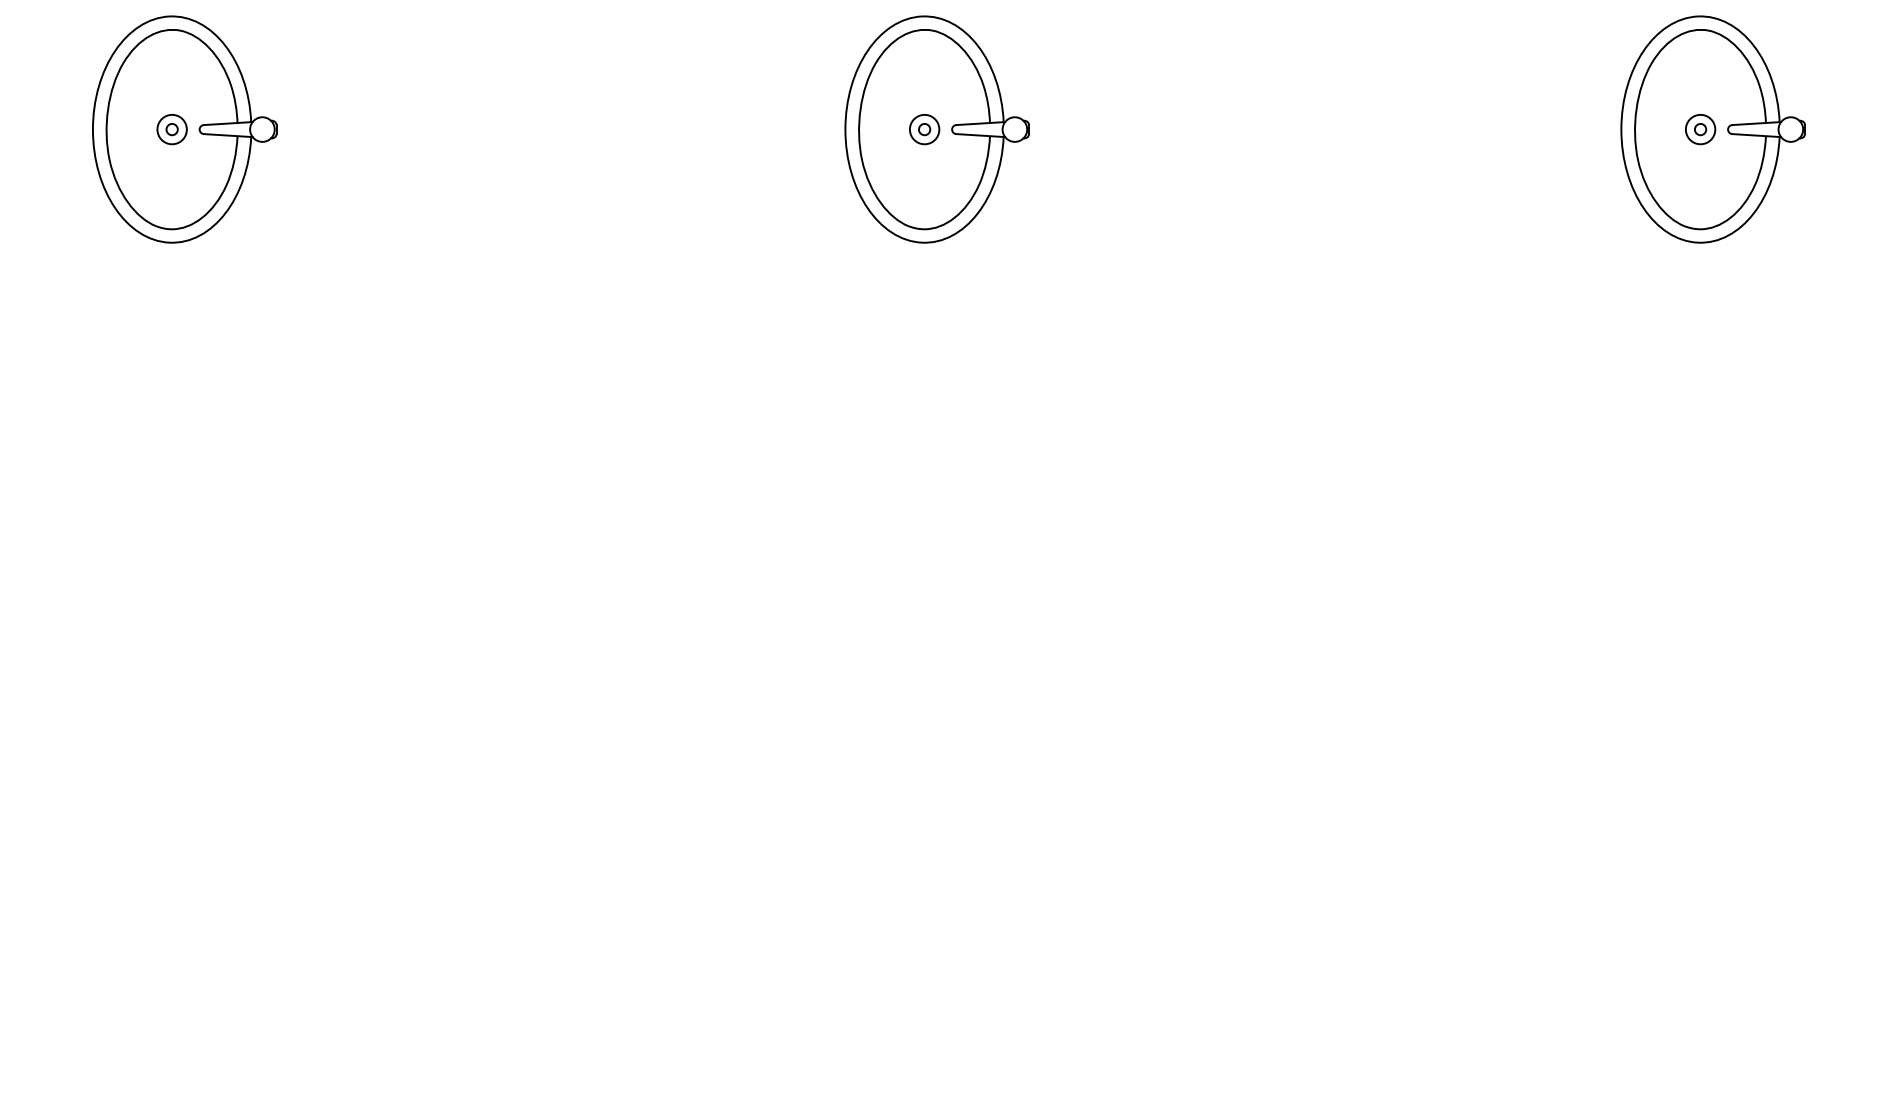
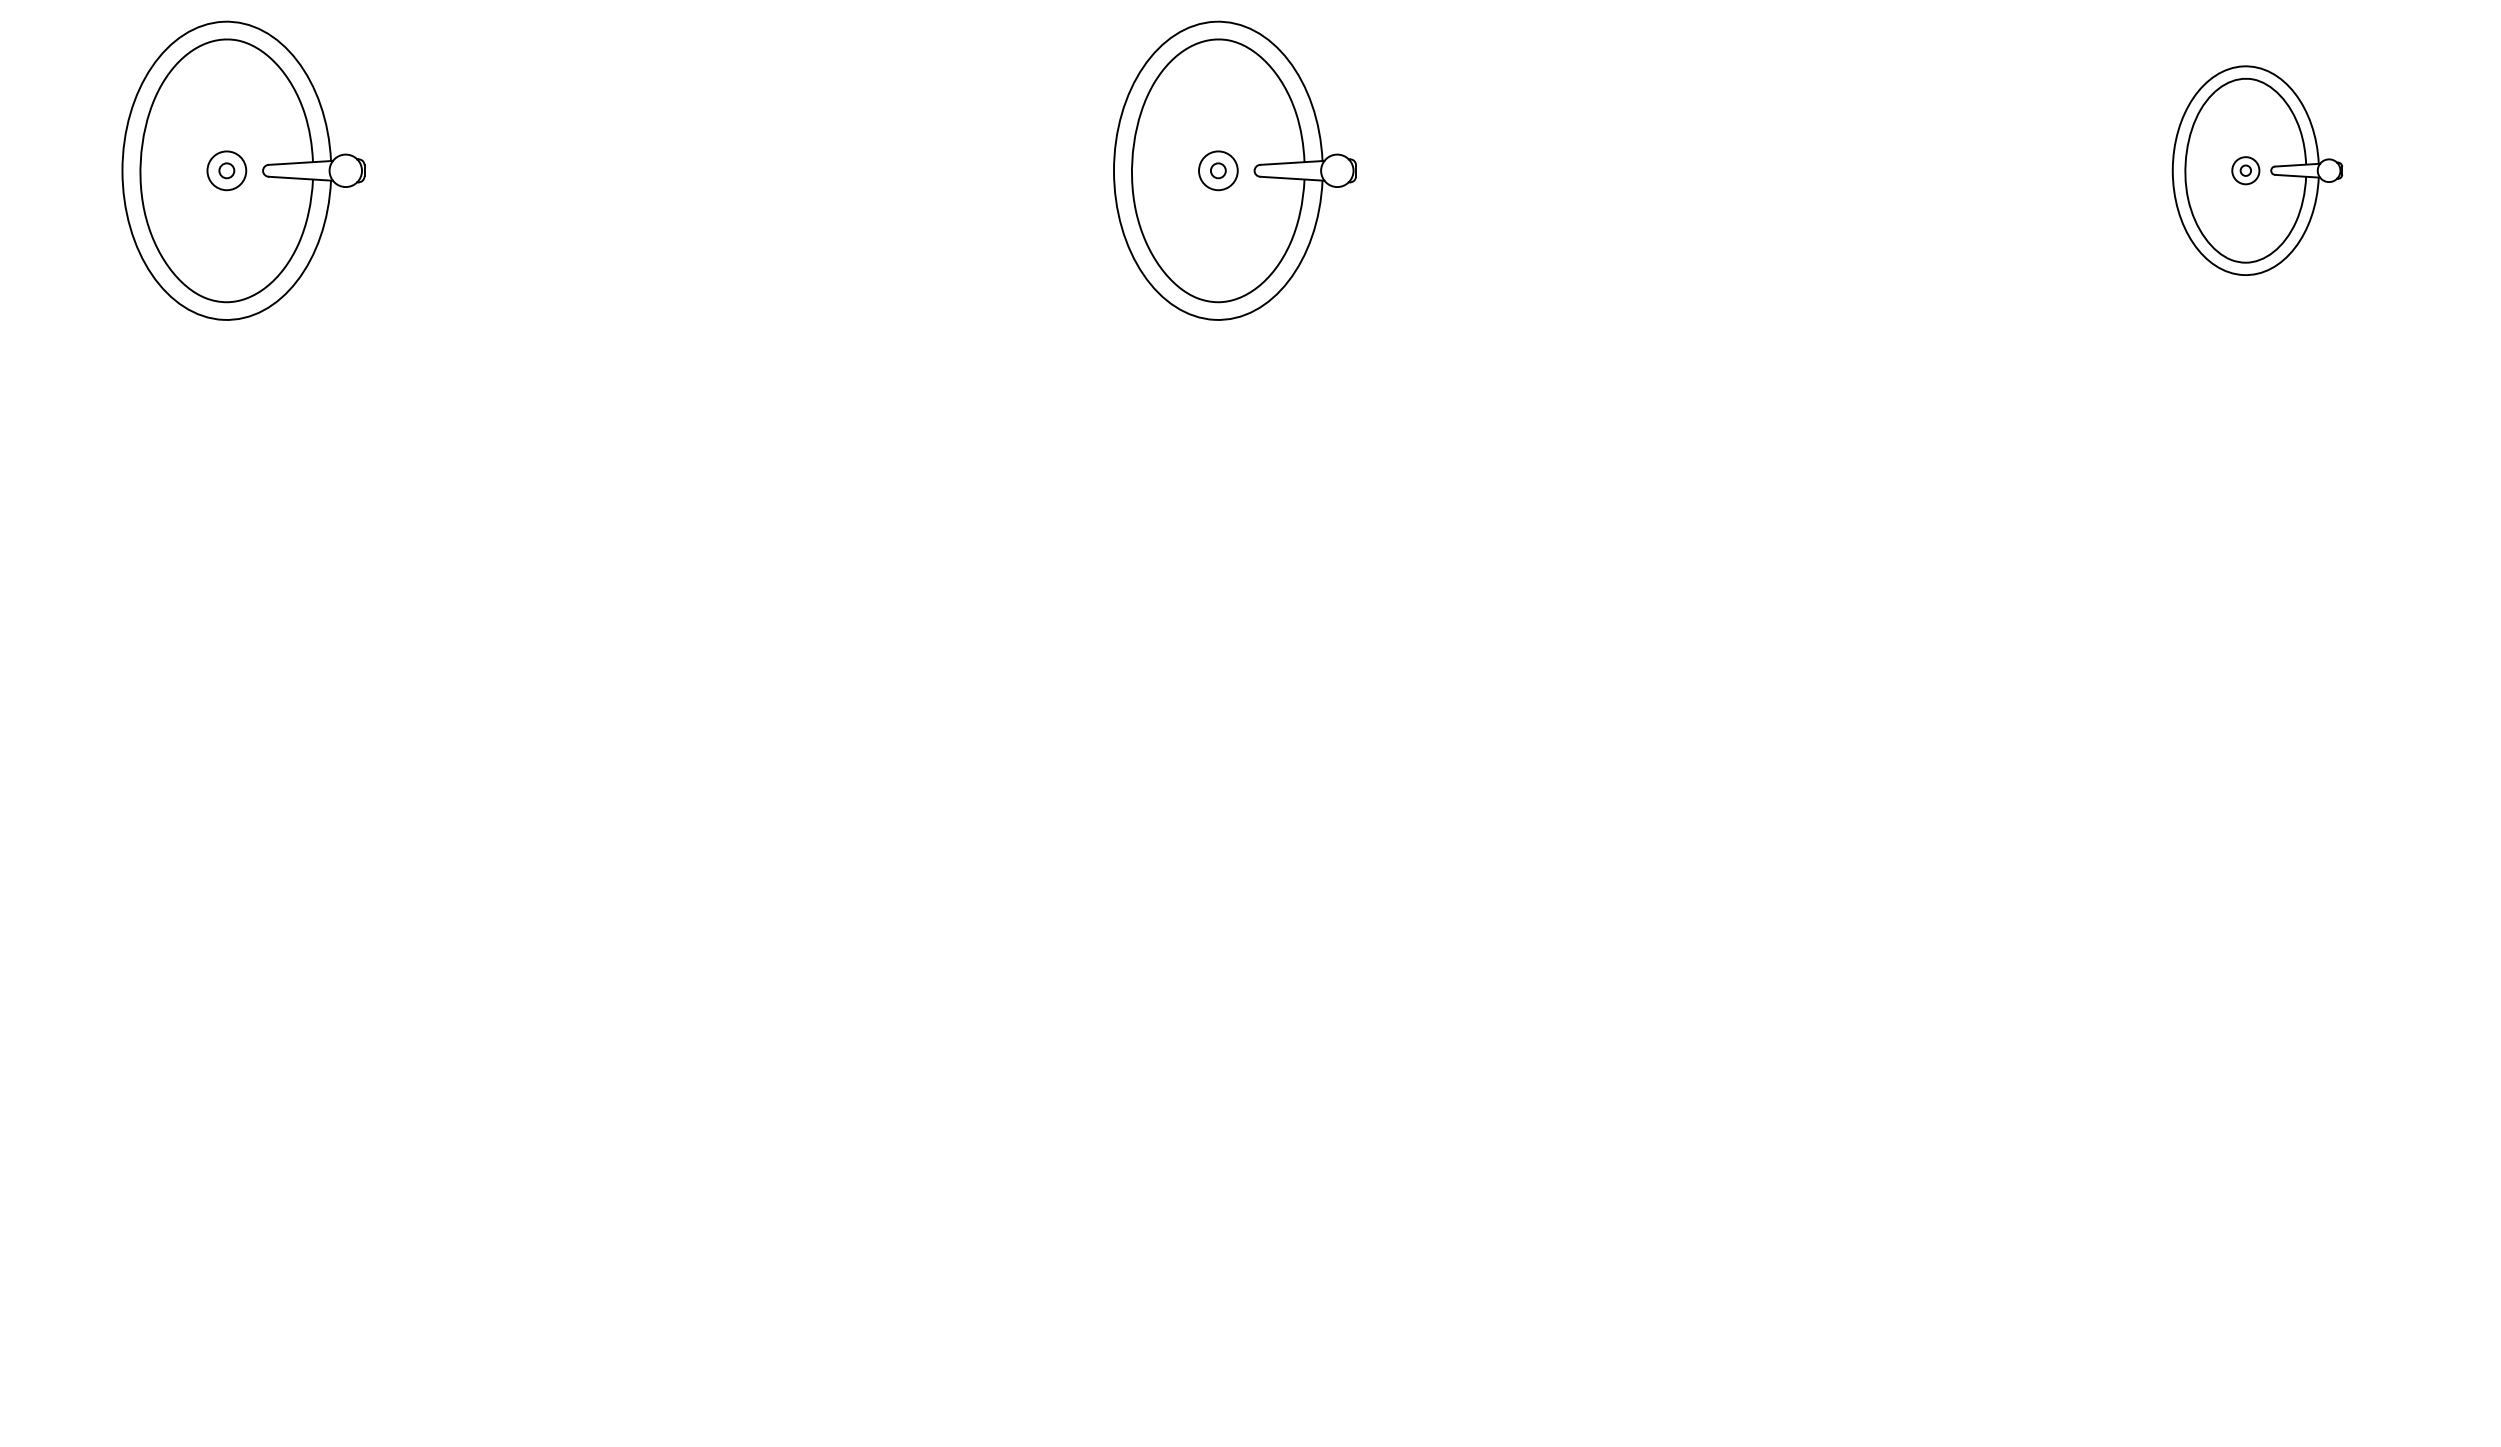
part: (1713, 129) -> (2257, 170), size x0.7

